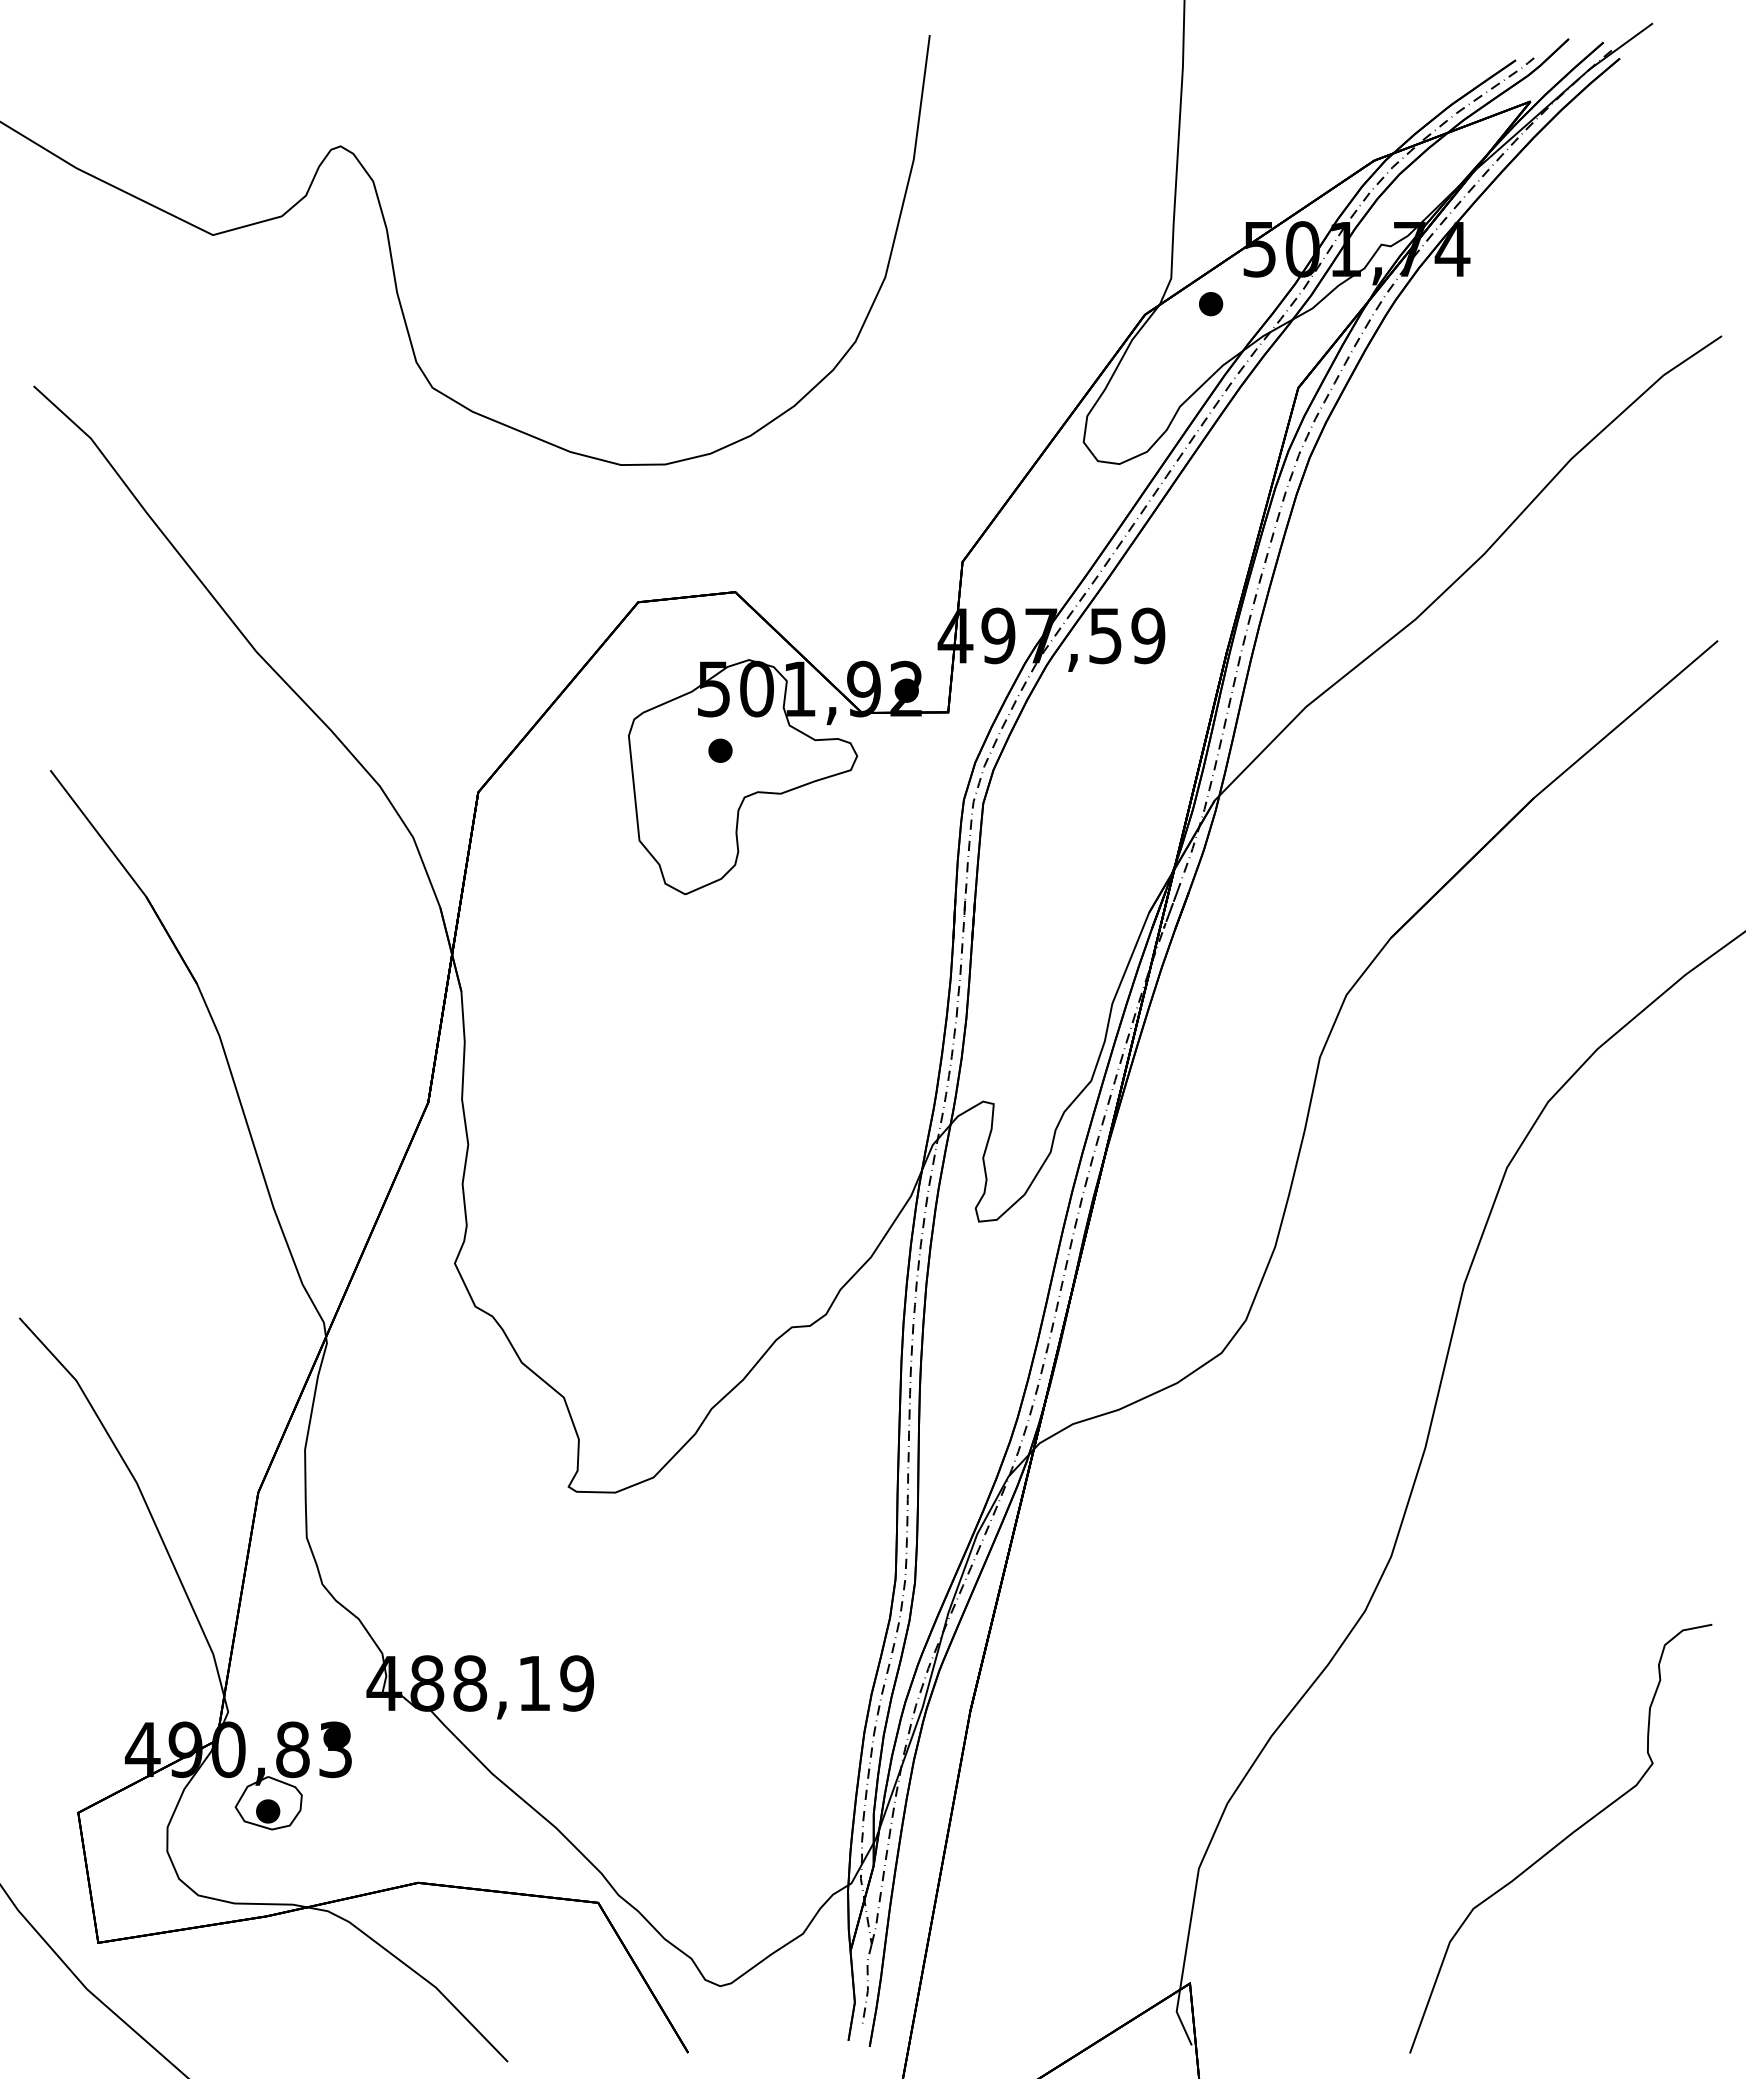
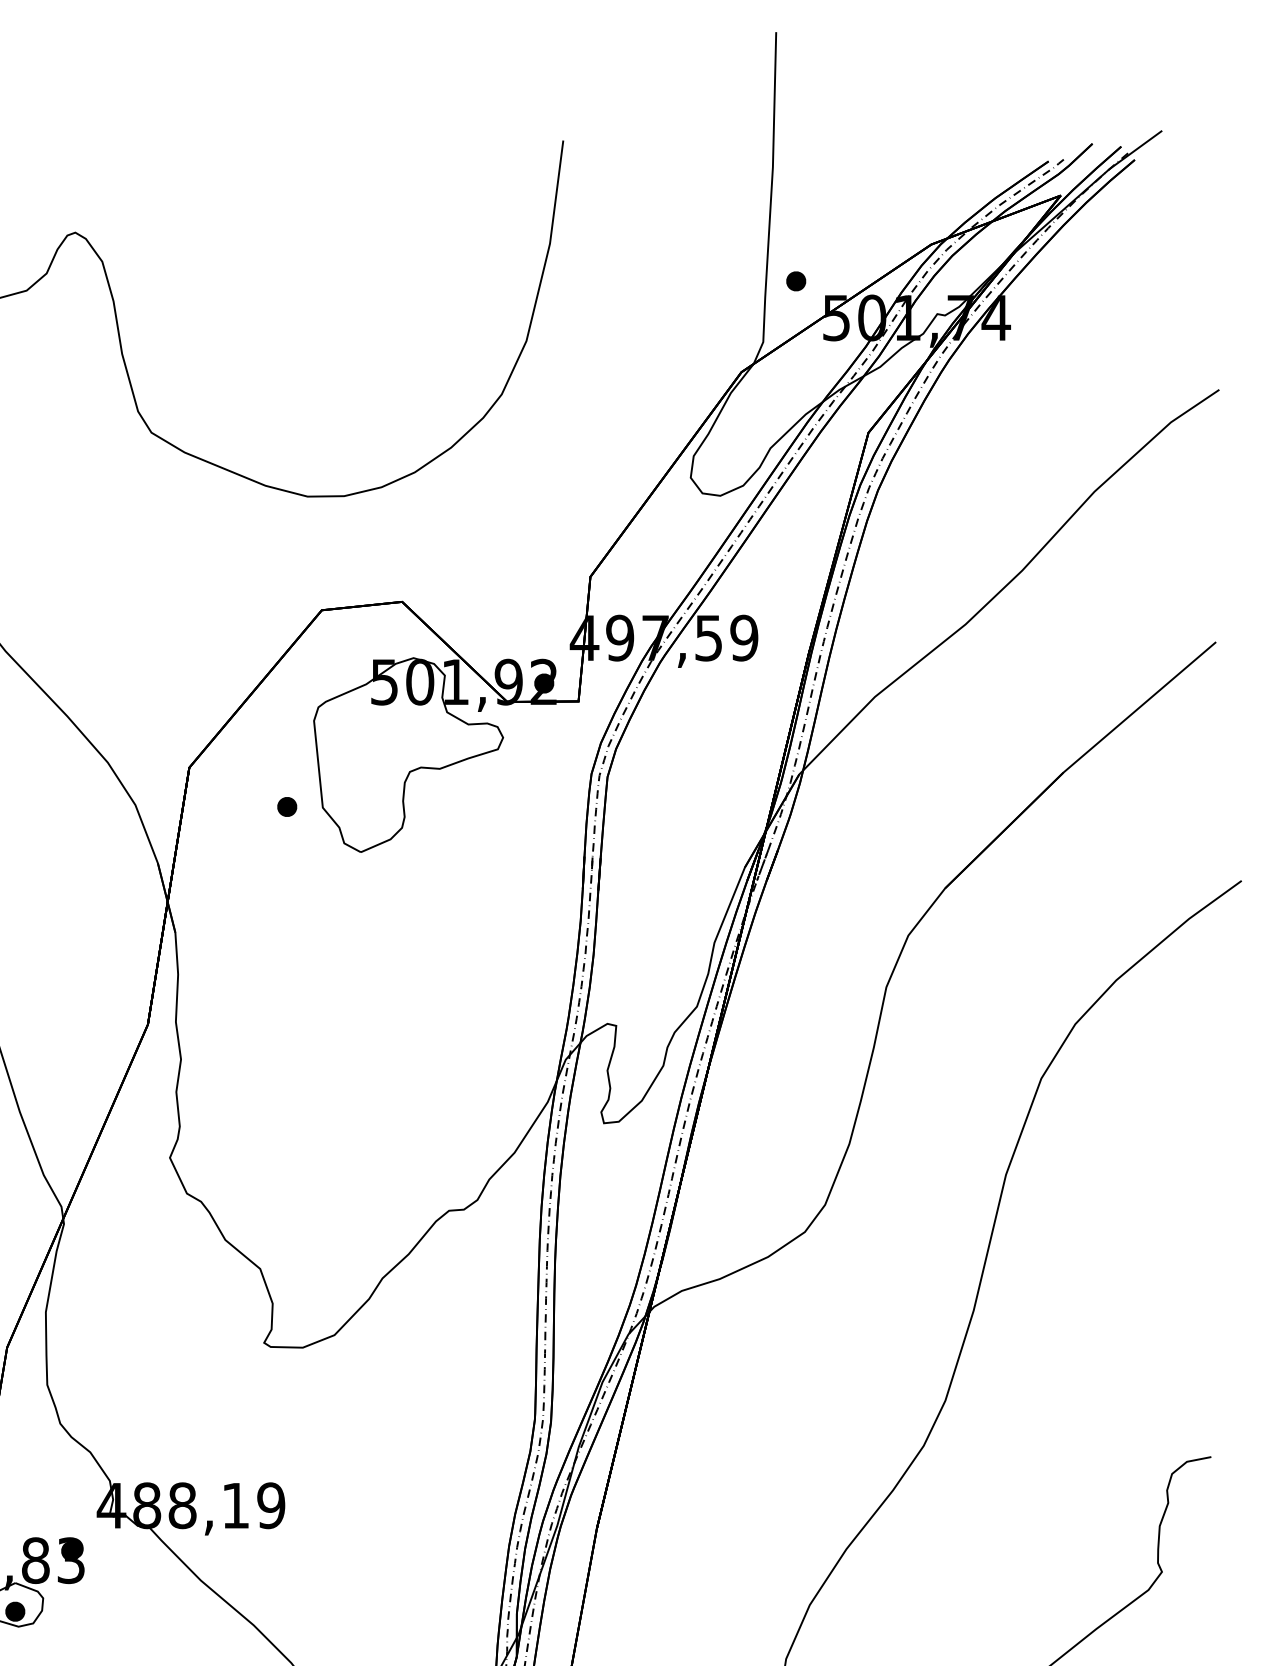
part: (1211, 304) -> (796, 281), moved
part: (720, 750) -> (287, 806), moved

